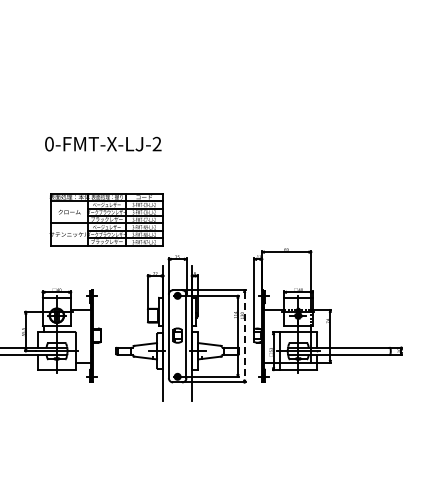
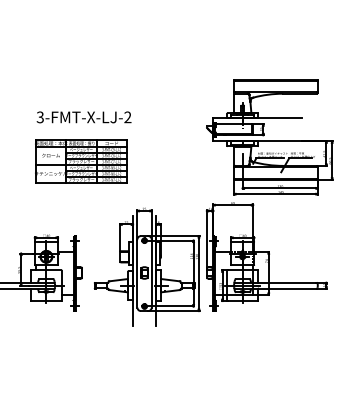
text: (48, 144) -> (39, 117), 0-FMT-X-LJ-2 -> 3-FMT-X-LJ-2
part: (331, 168) -> (269, 137), added
part: (106, 219) -> (81, 161), moved
line: (244, 336) -> (198, 273), dashed -> solid

